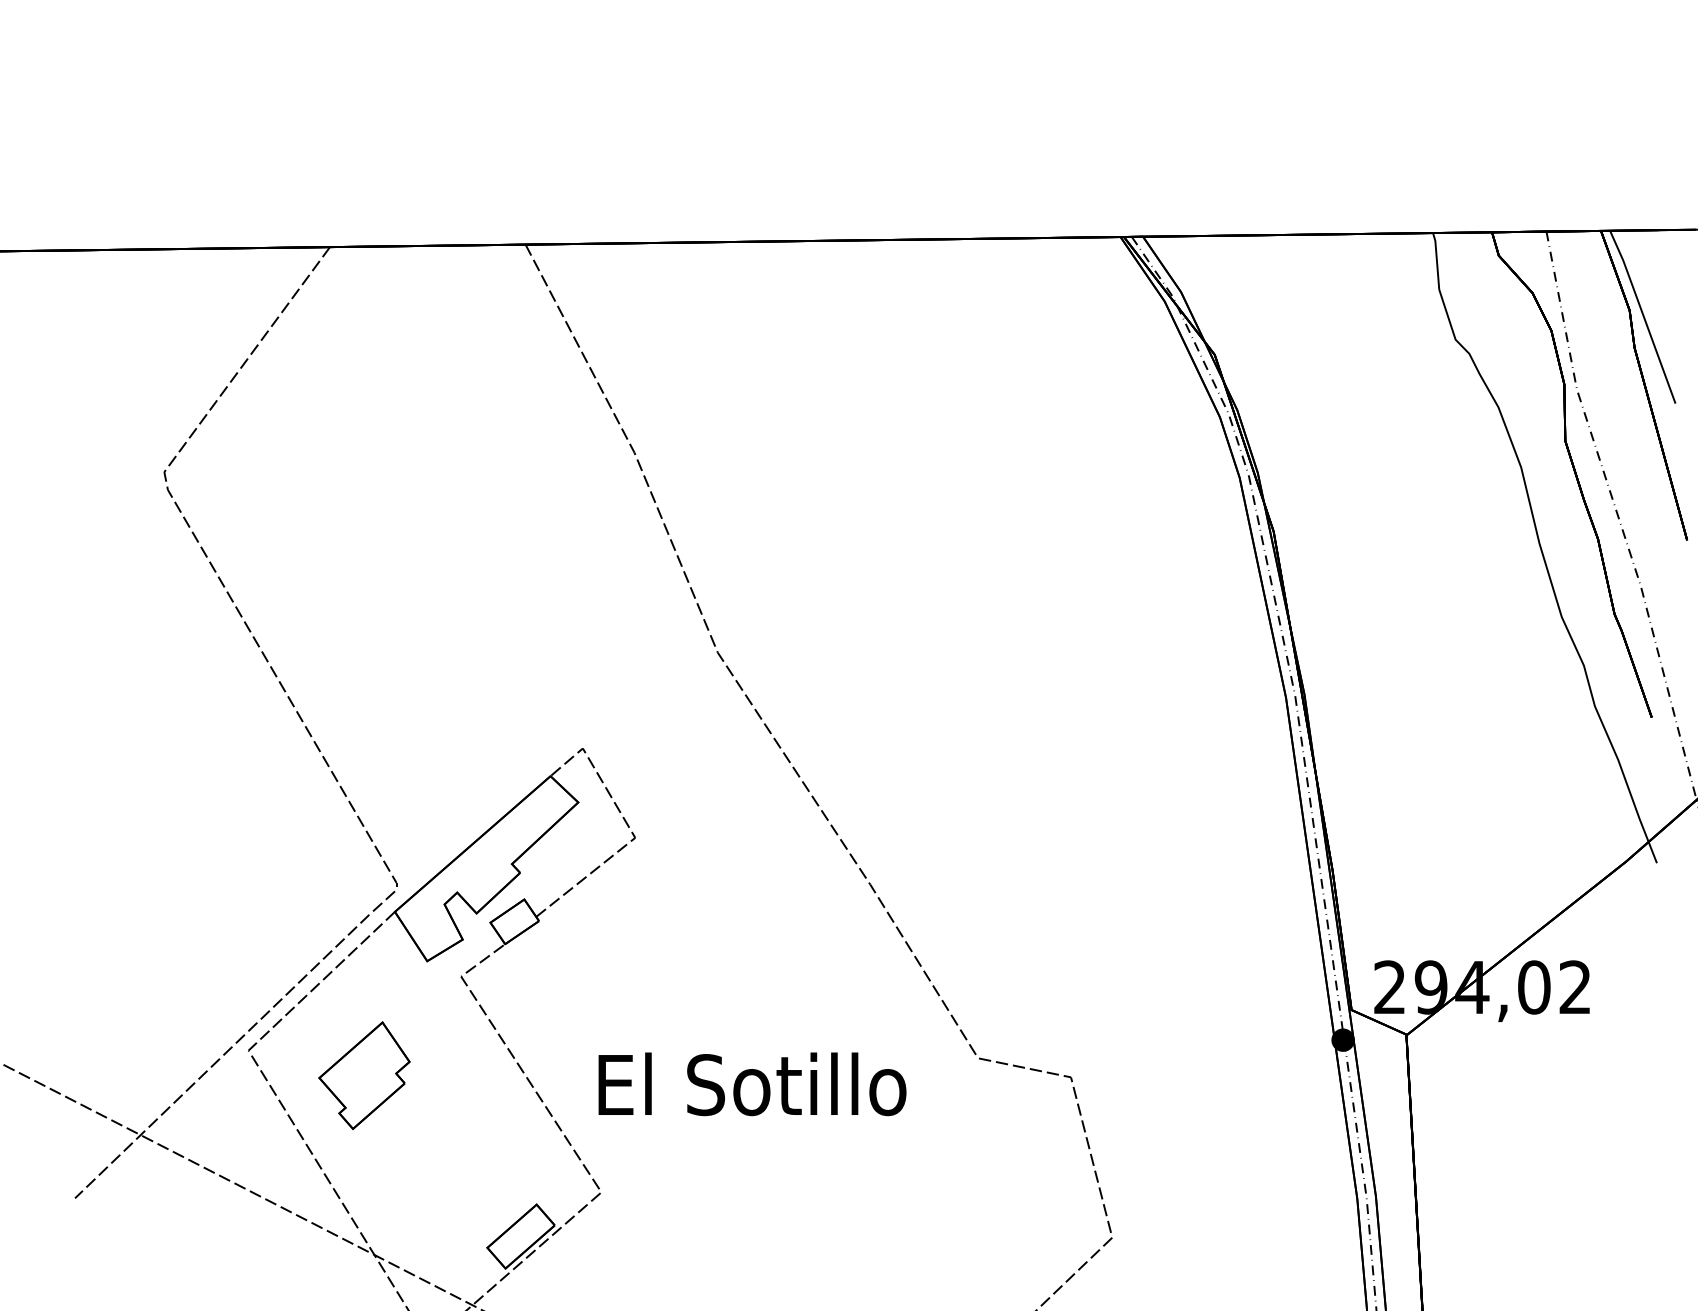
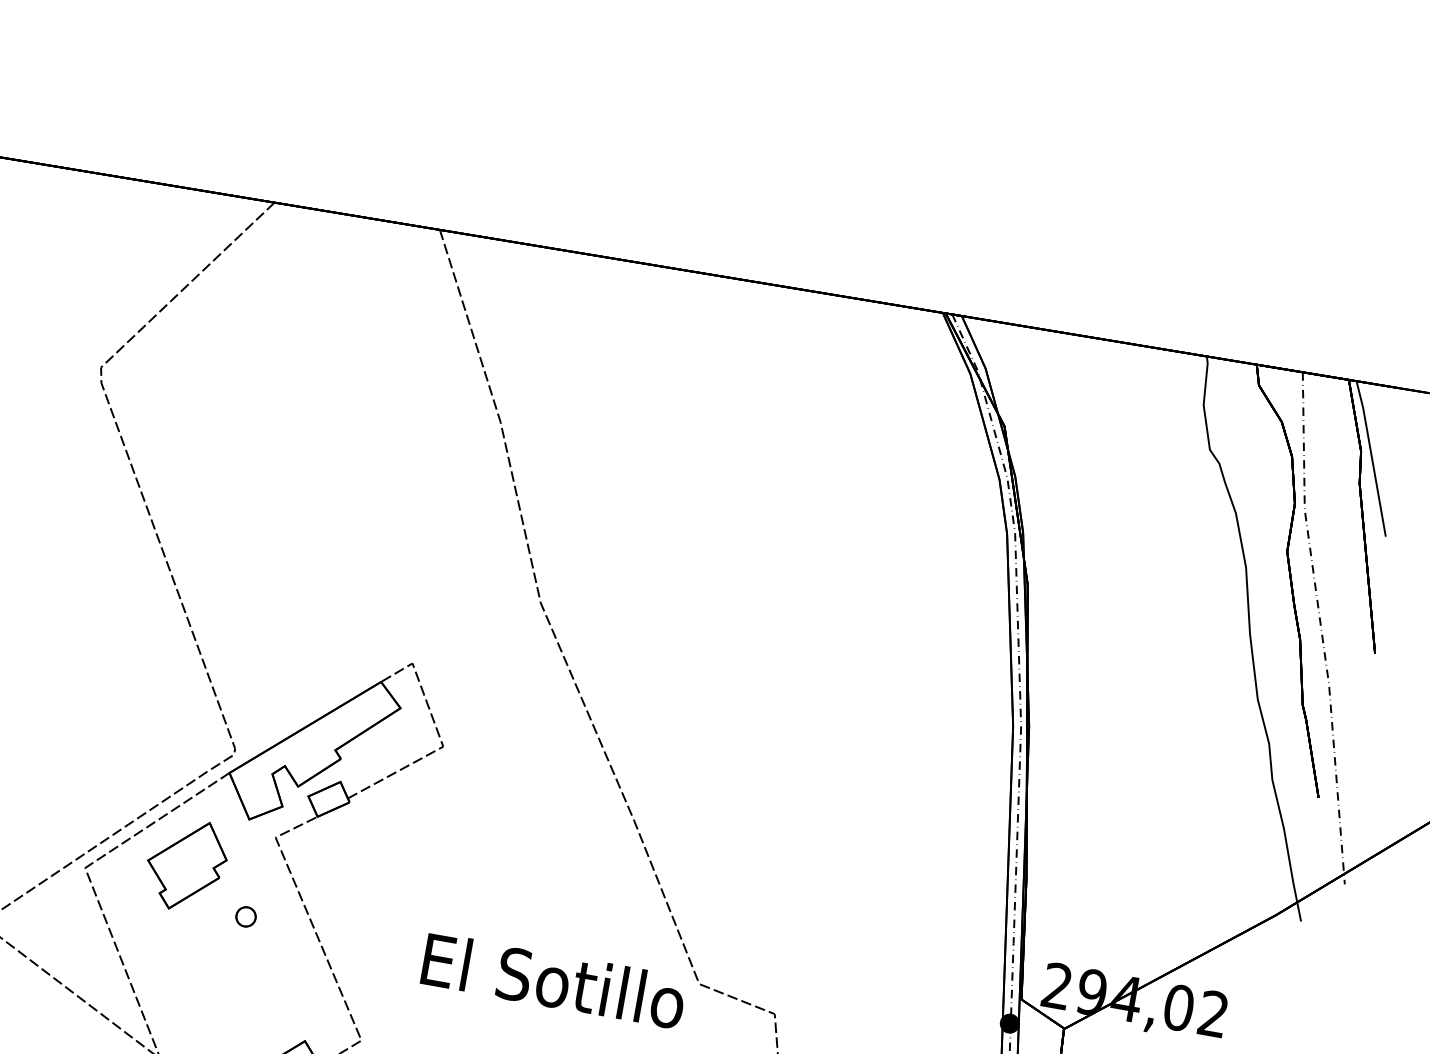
part: (443, 1073) -> (246, 916), added
part: (364, 1075) -> (186, 865), moved
text: (752, 1084) -> (554, 980), moved

